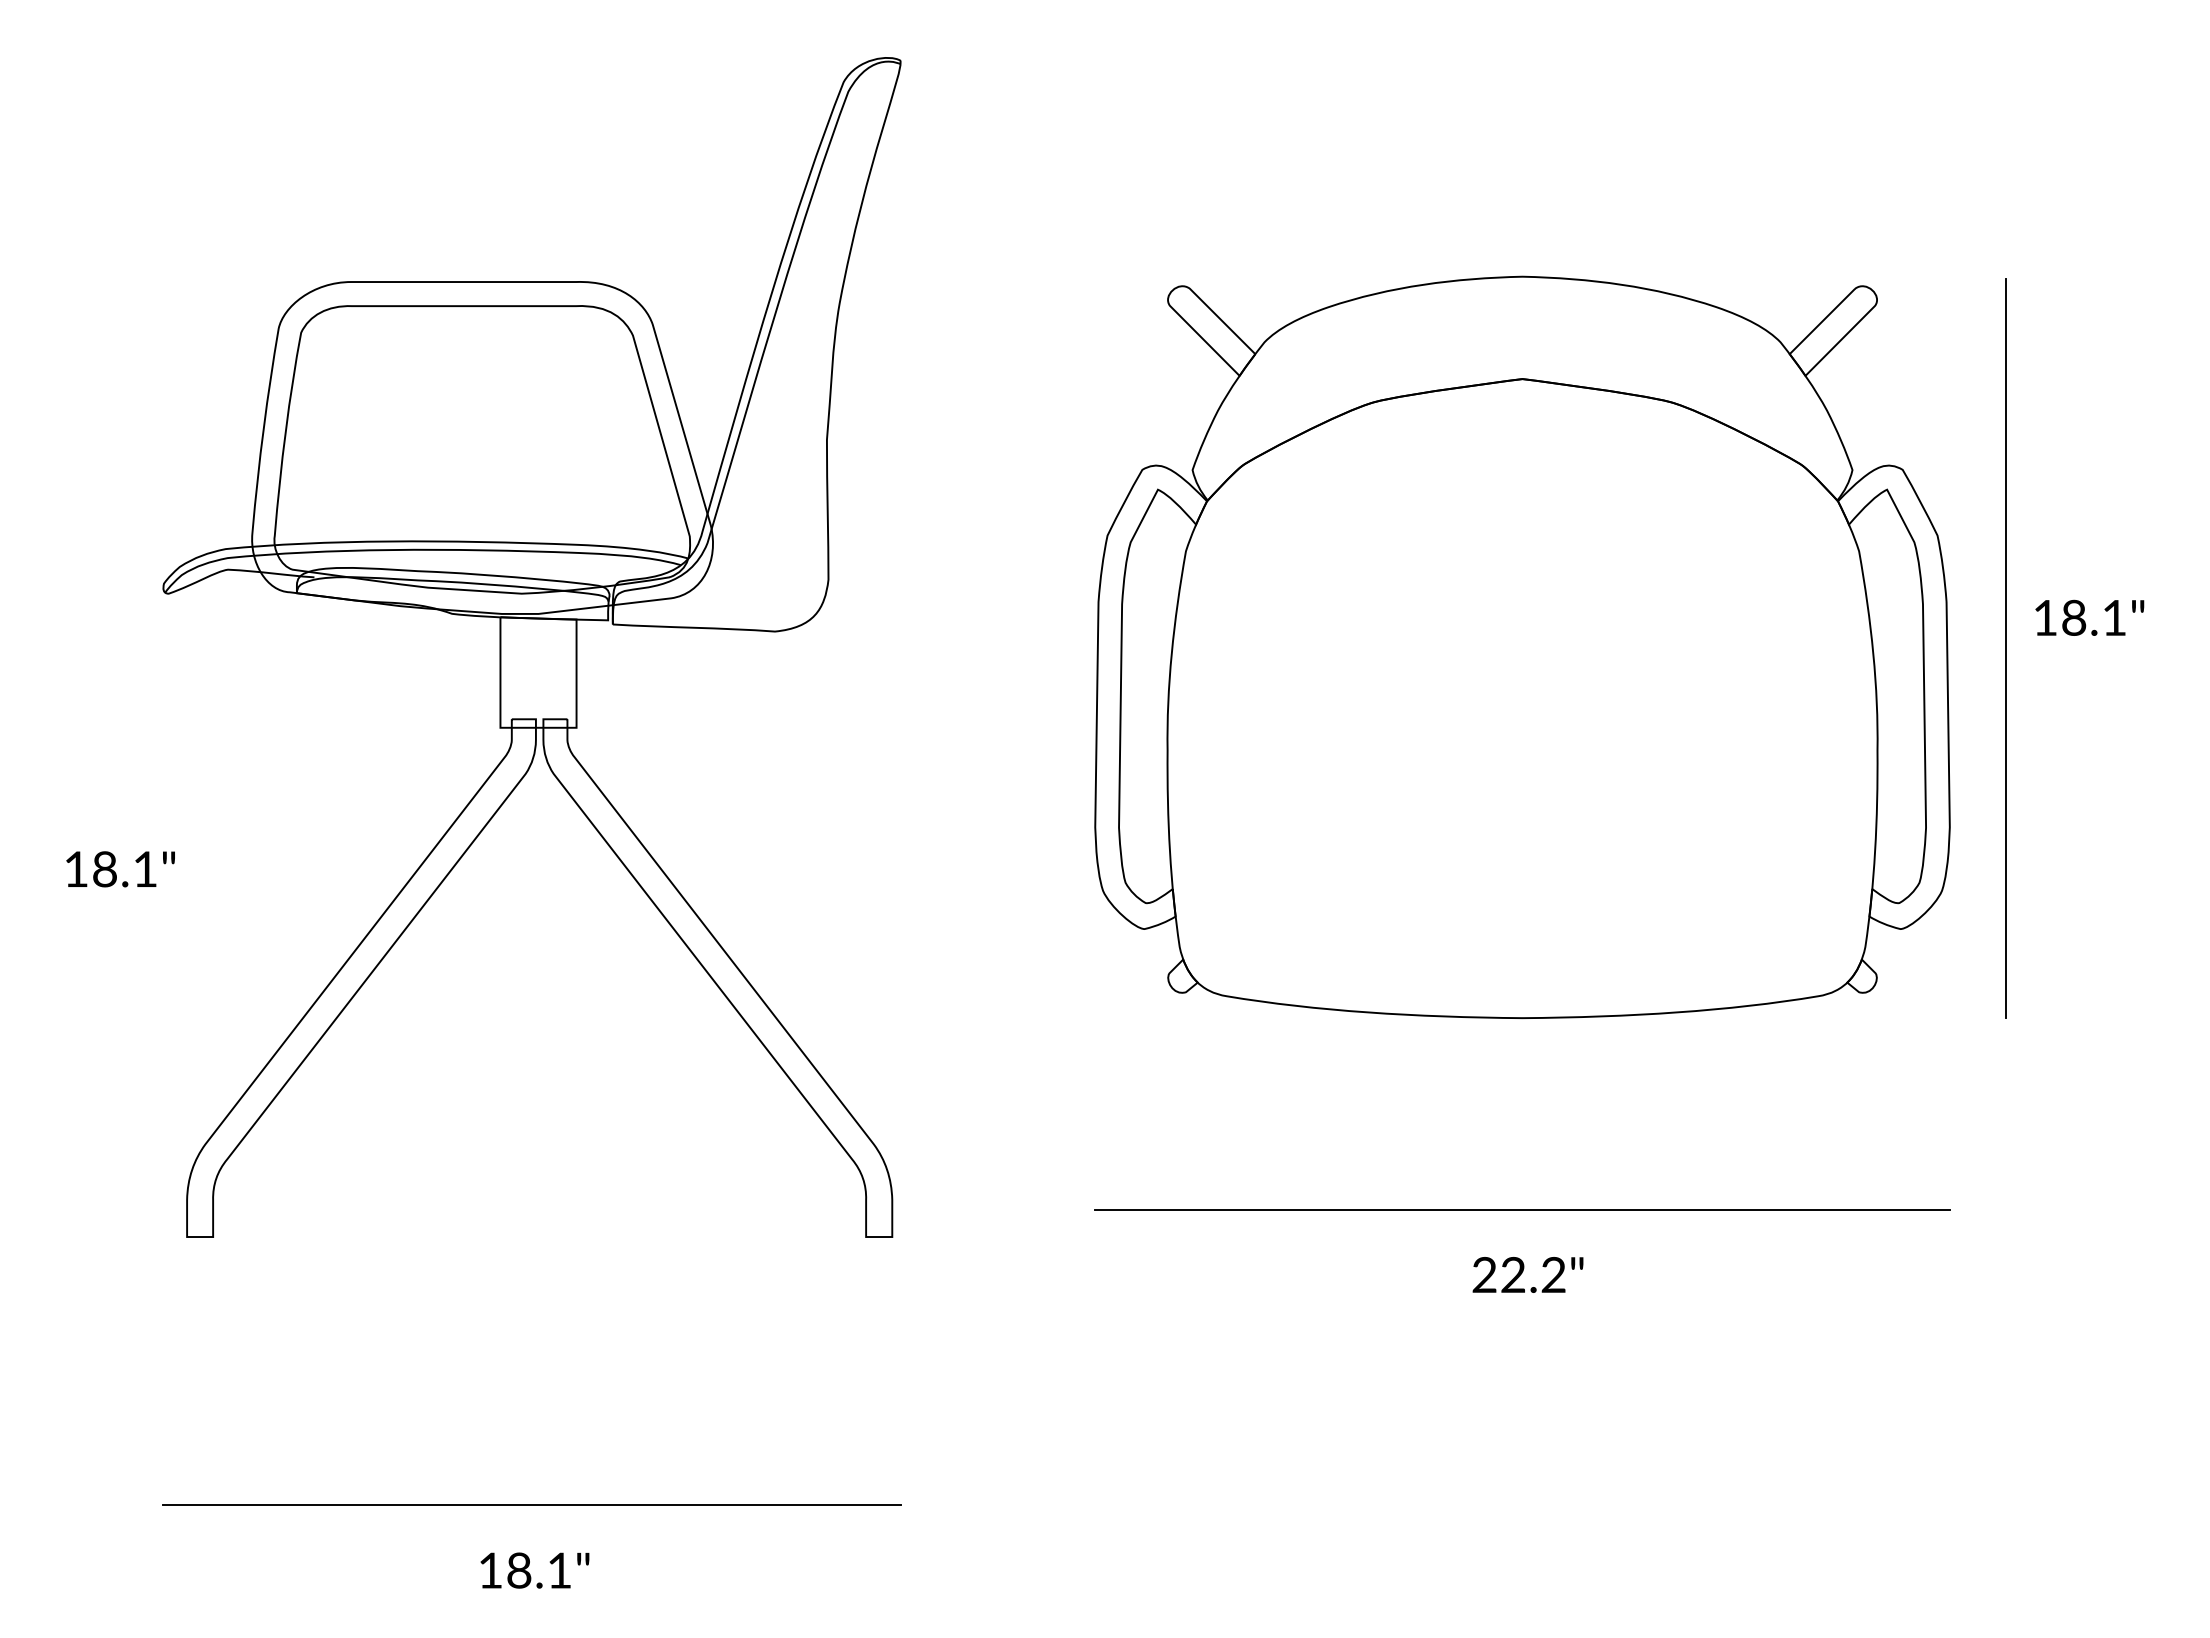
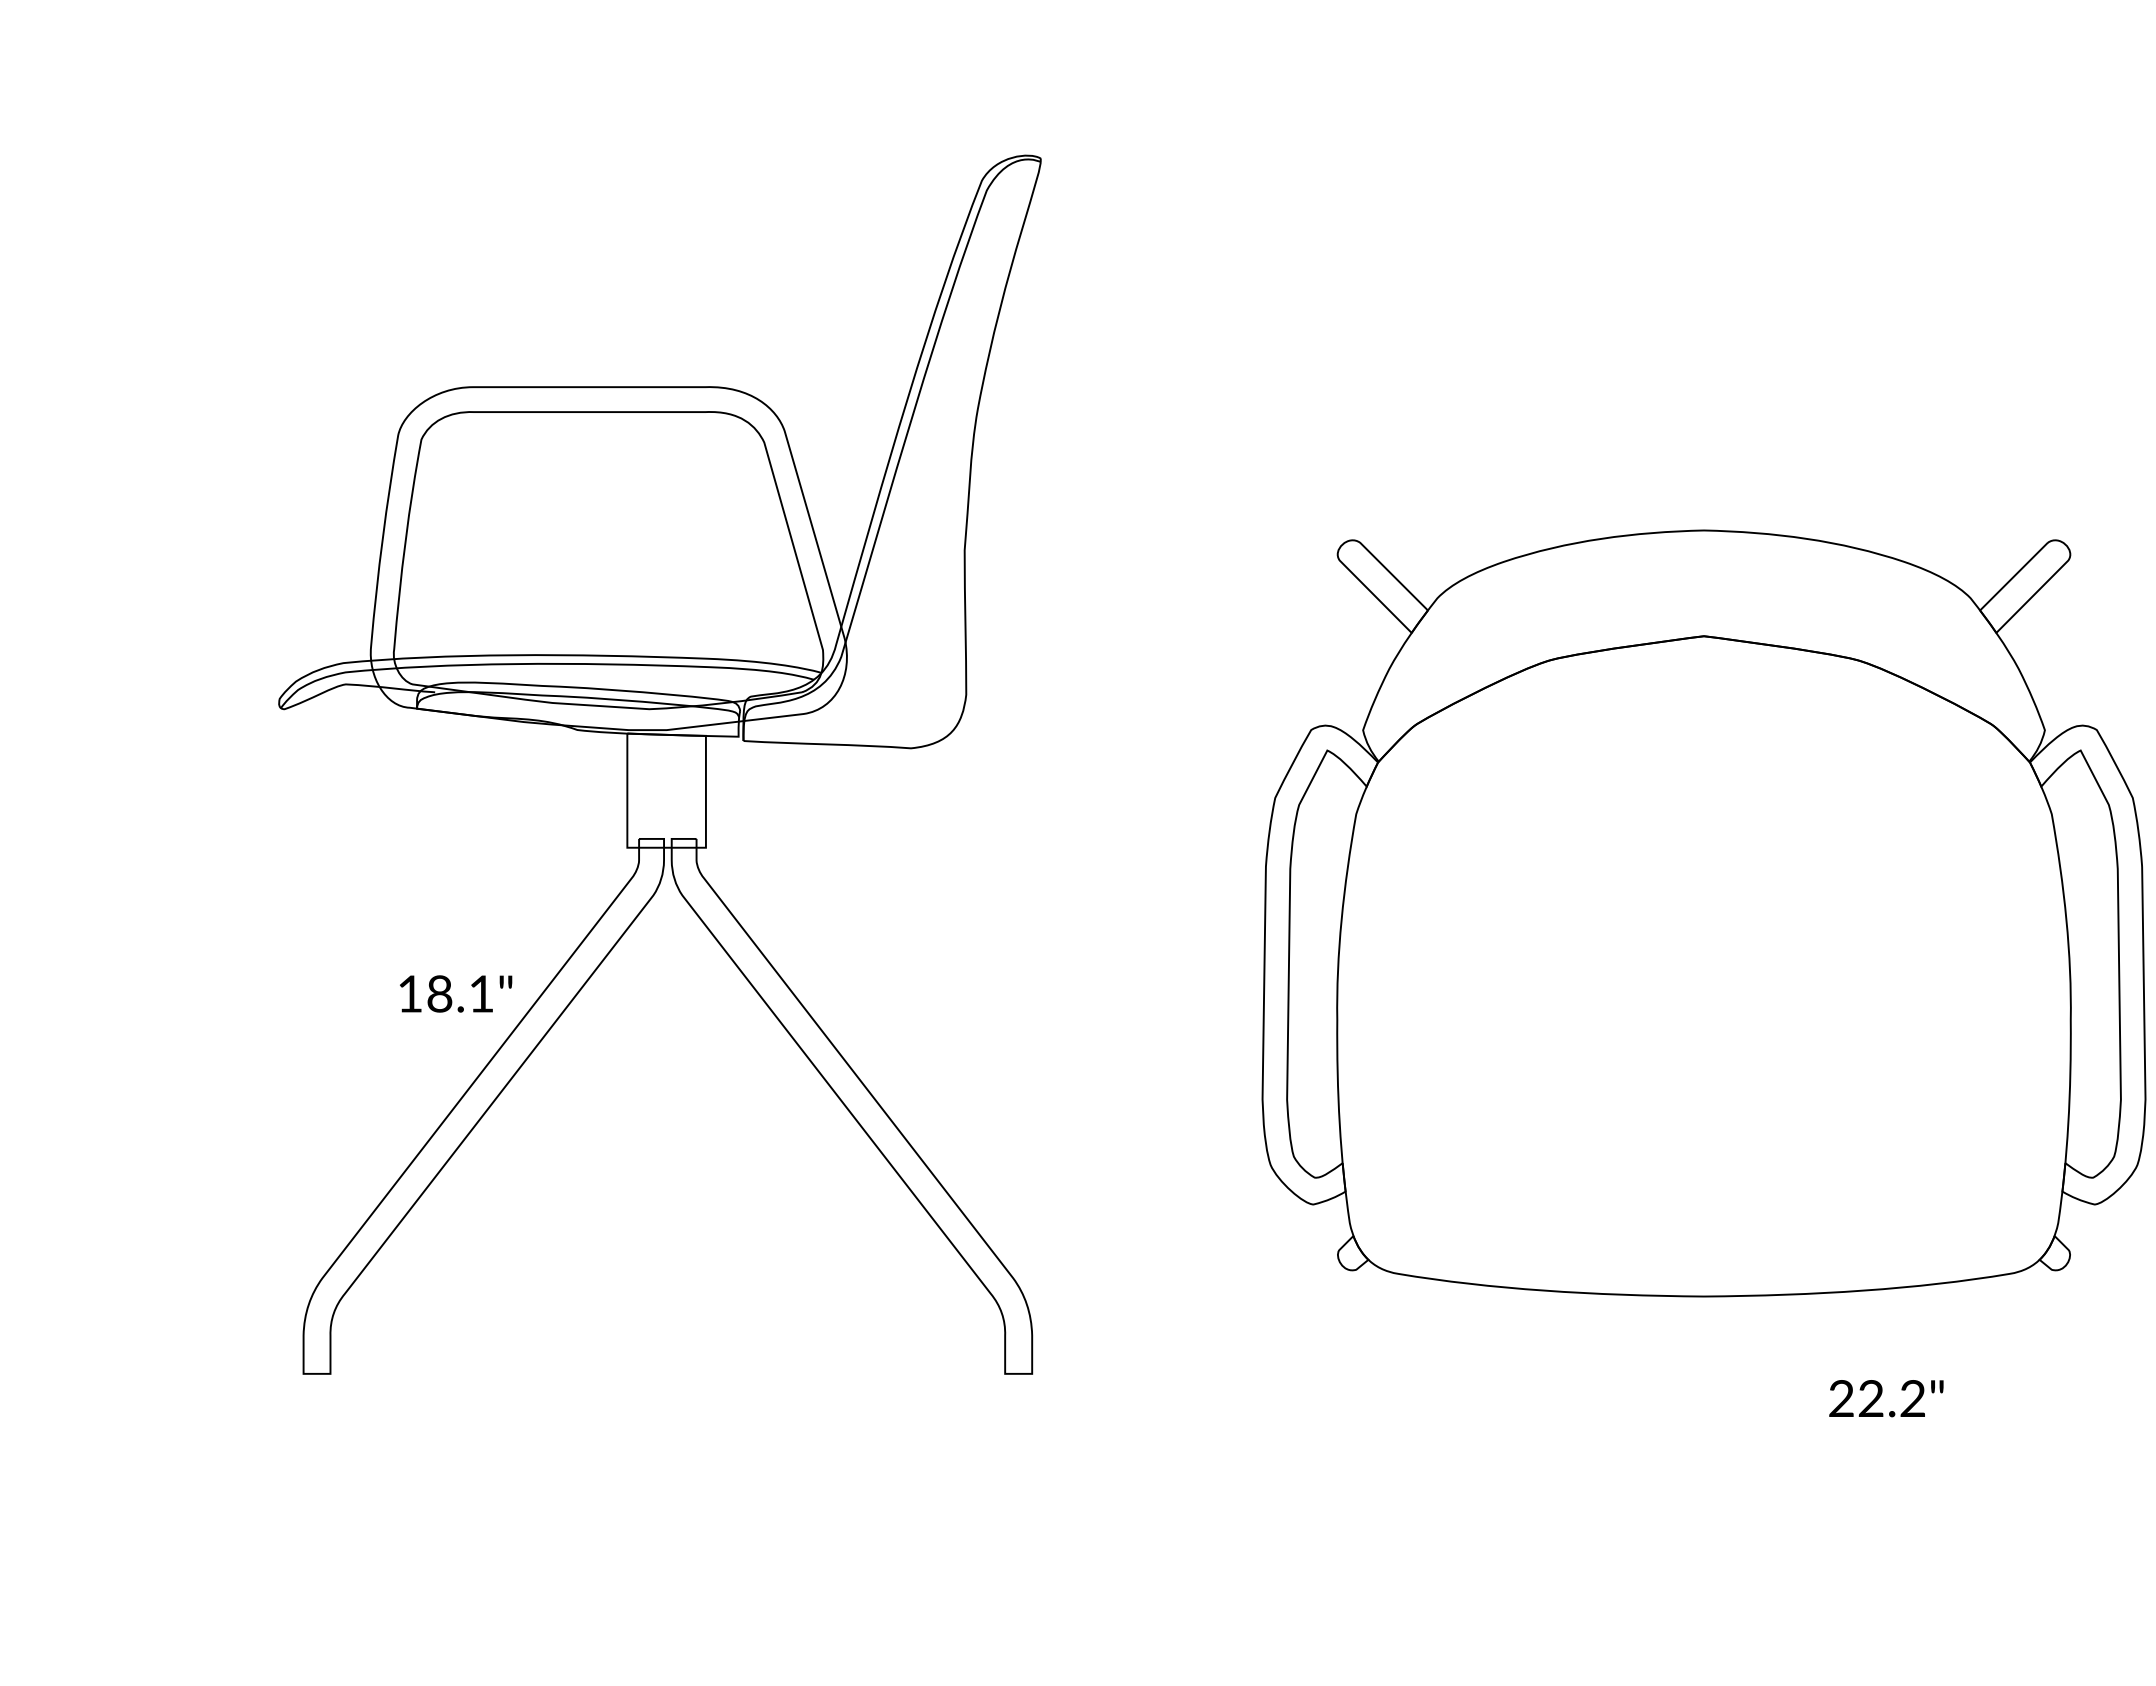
part: (1522, 646) -> (1703, 912), moved
text: (120, 869) -> (455, 994), moved
line: (1522, 1209) -> (1683, 1345), removed
text: (1527, 1274) -> (1885, 1398), moved
line: (531, 1505) -> (659, 1651), removed

